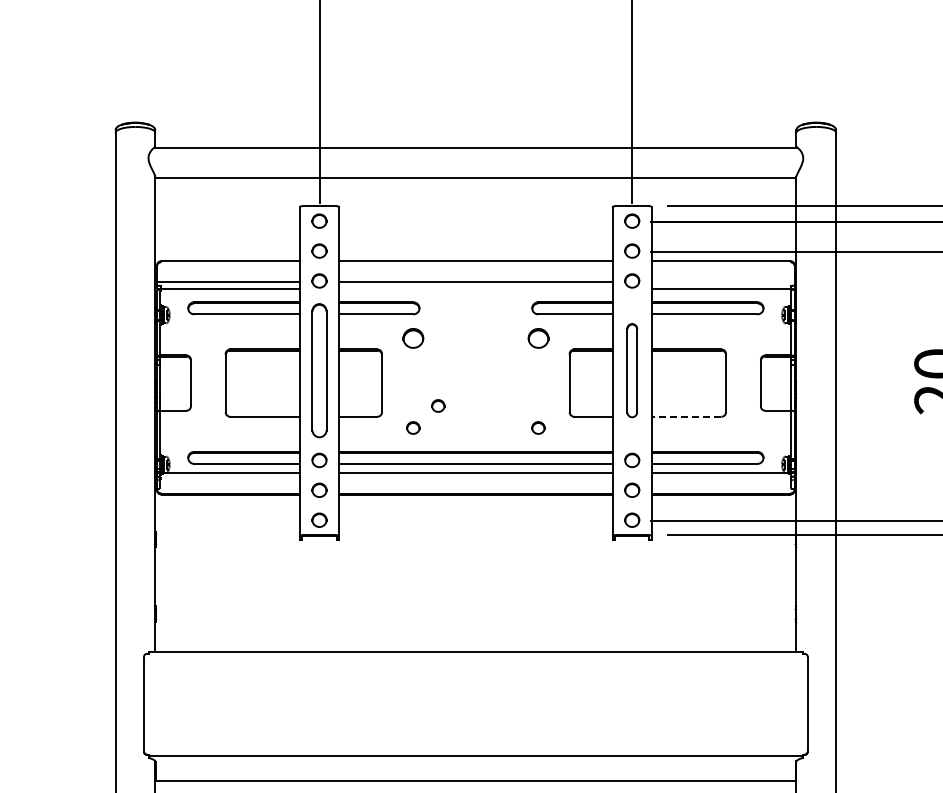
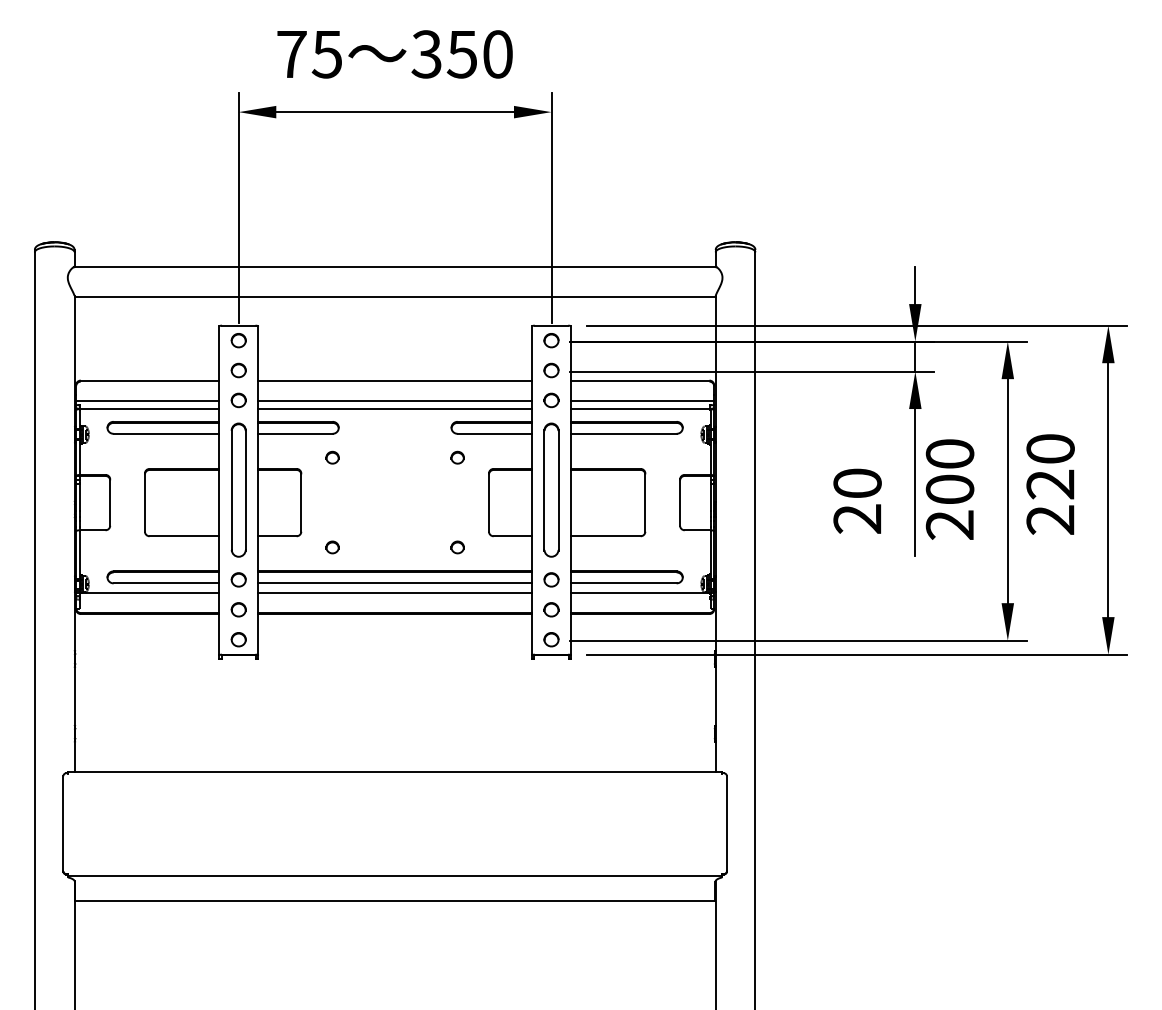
line: (723, 282) -> (642, 401), added
line: (475, 289) -> (394, 408), added
part: (413, 338) -> (332, 457), size x0.62
part: (538, 338) -> (457, 457), size x0.62
part: (632, 370) -> (551, 489), size x1.43
part: (438, 406) -> (357, 525), removed
line: (686, 417) -> (605, 536), dashed -> solid

